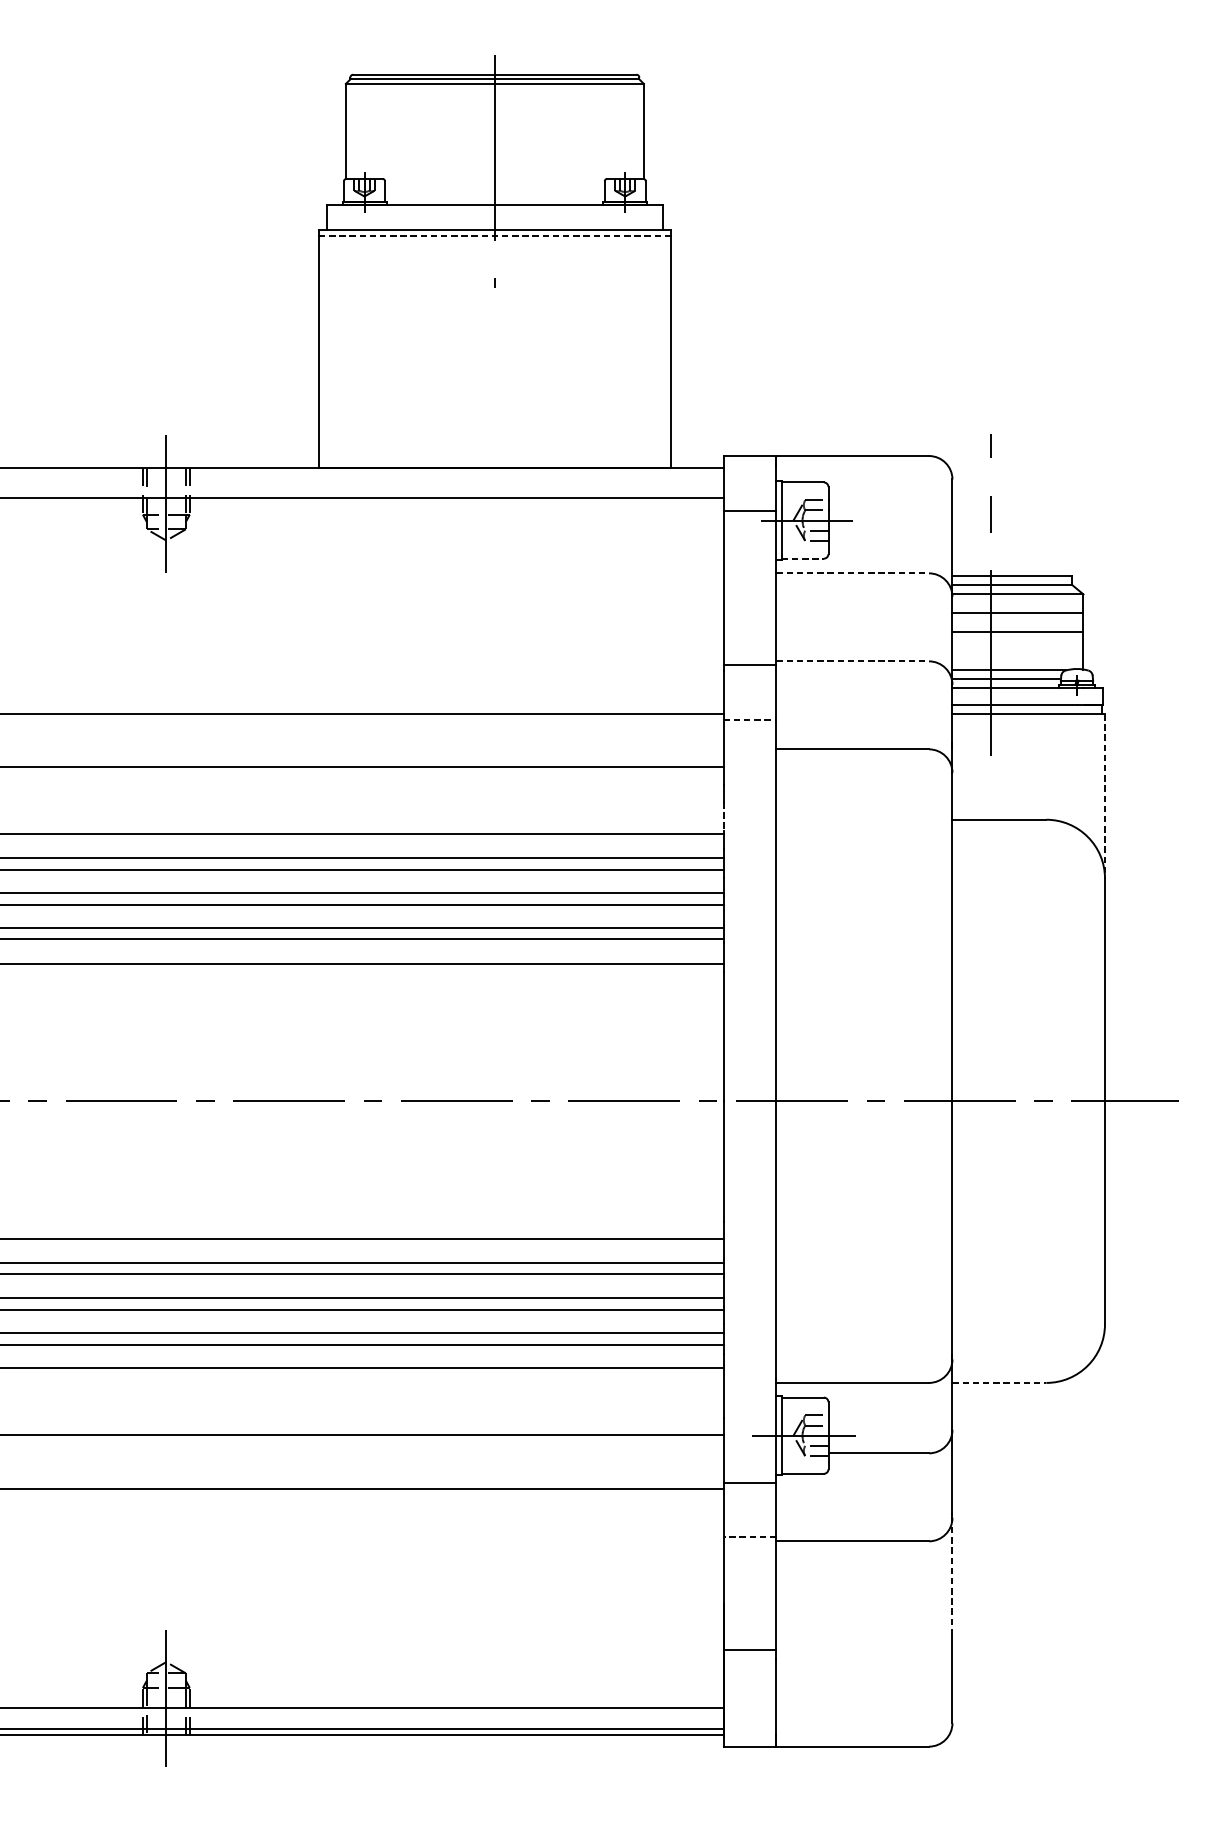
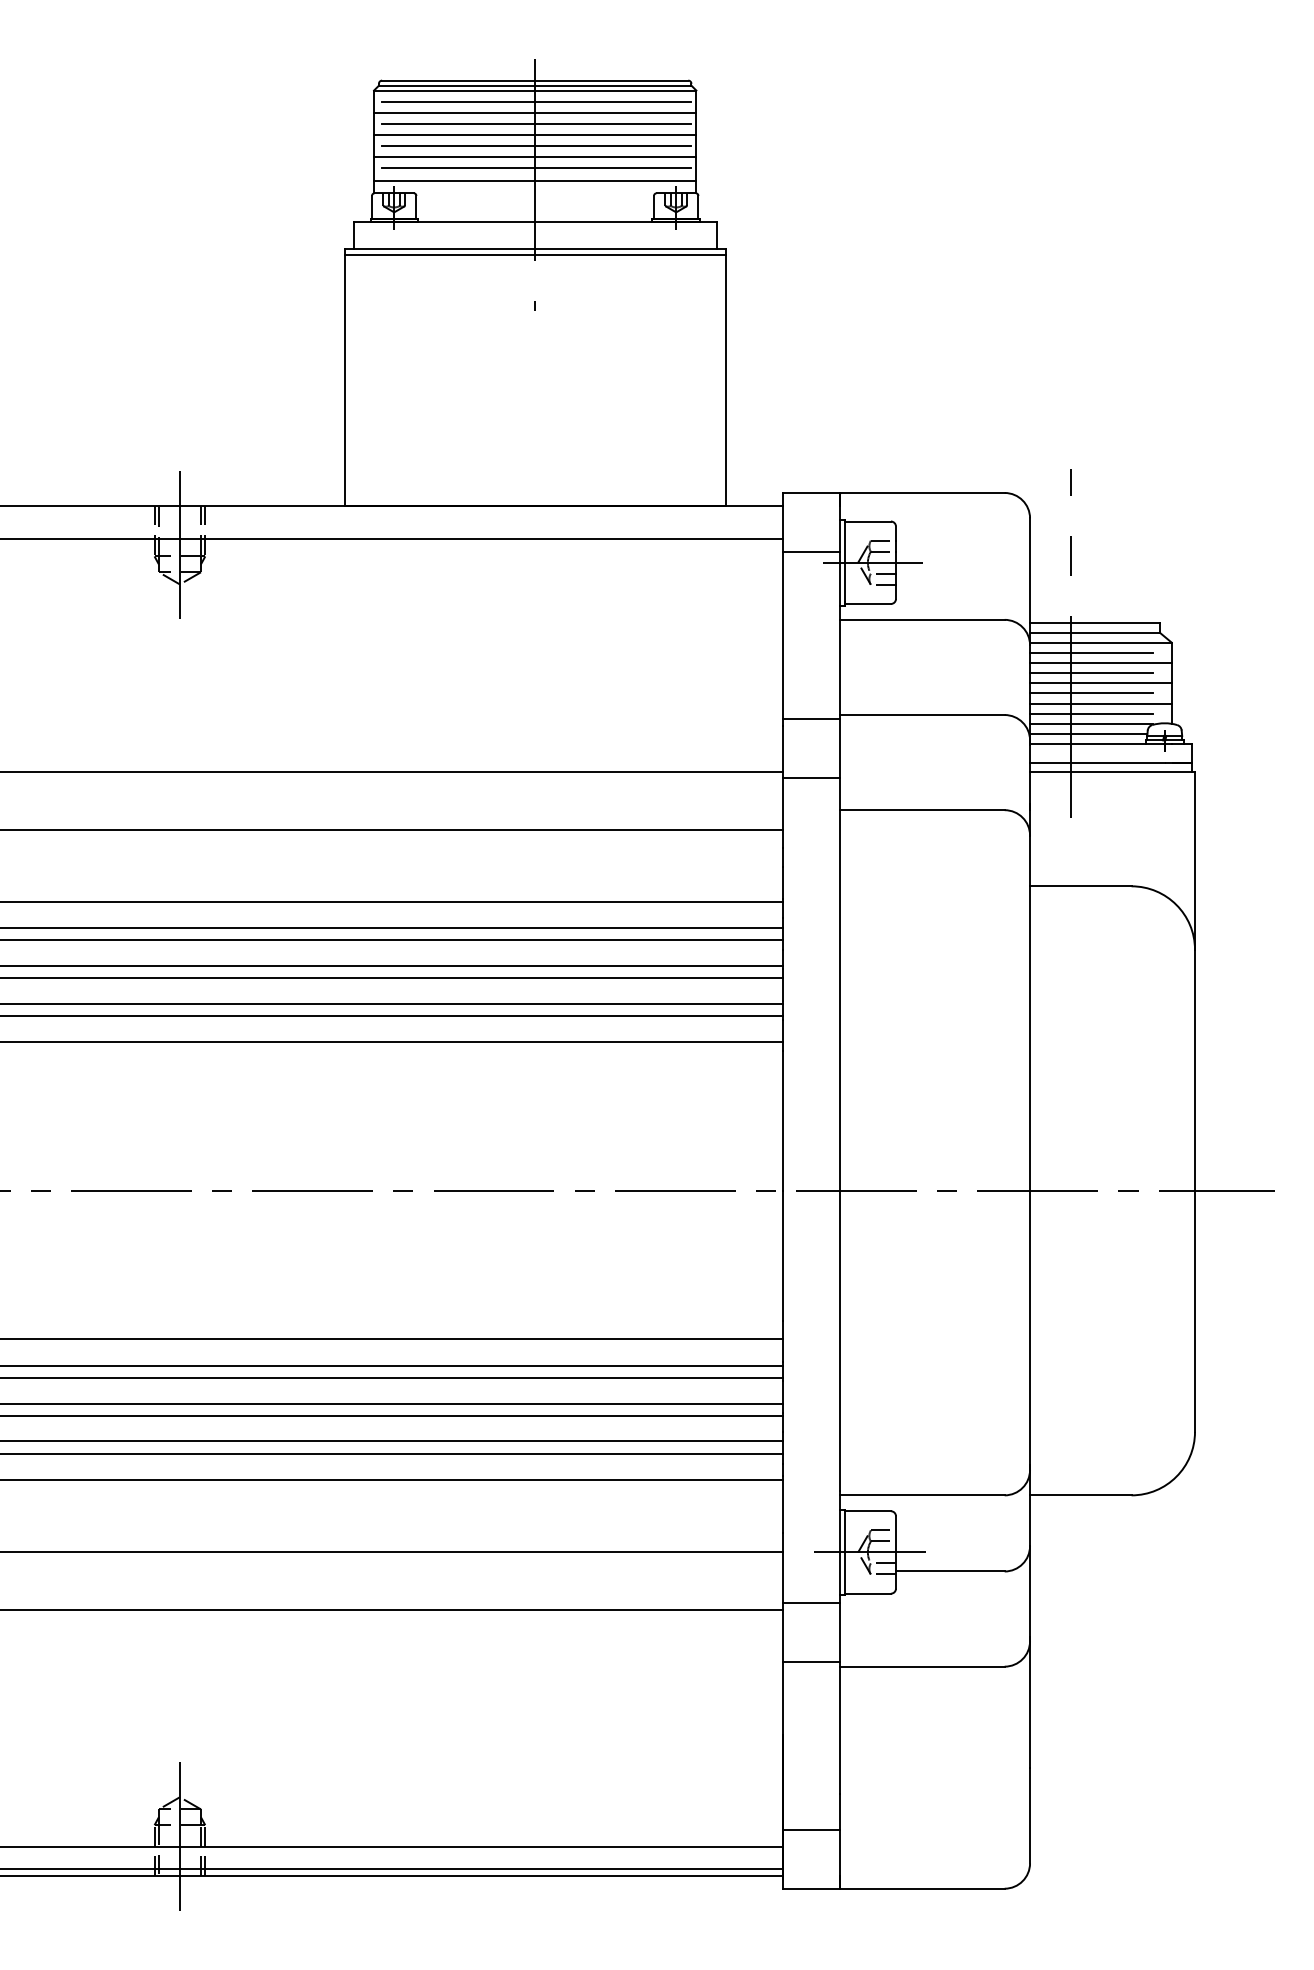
line: (495, 94) -> (535, 101), added
line: (495, 104) -> (535, 112), added
line: (495, 114) -> (535, 123), added
line: (495, 124) -> (535, 134), added
line: (495, 135) -> (535, 146), added
line: (495, 145) -> (535, 157), added
line: (495, 155) -> (535, 168), added
line: (495, 168) -> (535, 181), added
line: (495, 236) -> (535, 255), dashed -> solid
line: (803, 559) -> (868, 604), dashed -> solid
line: (853, 573) -> (922, 619), dashed -> solid
line: (1009, 603) -> (1091, 652), added
line: (1009, 622) -> (1091, 673), added
line: (1009, 641) -> (1091, 693), added
line: (1017, 650) -> (1100, 703), added
line: (1009, 659) -> (1091, 713), added
line: (853, 661) -> (922, 715), dashed -> solid
line: (750, 720) -> (811, 778), dashed -> solid
line: (1105, 795) -> (1195, 860), dashed -> solid
line: (723, 817) -> (782, 883), dashed -> solid
line: (999, 1383) -> (1080, 1495), dashed -> solid
line: (750, 1537) -> (811, 1662), dashed -> solid
line: (952, 1574) -> (1030, 1702), dashed -> solid
line: (749, 1650) -> (810, 1829), moved

